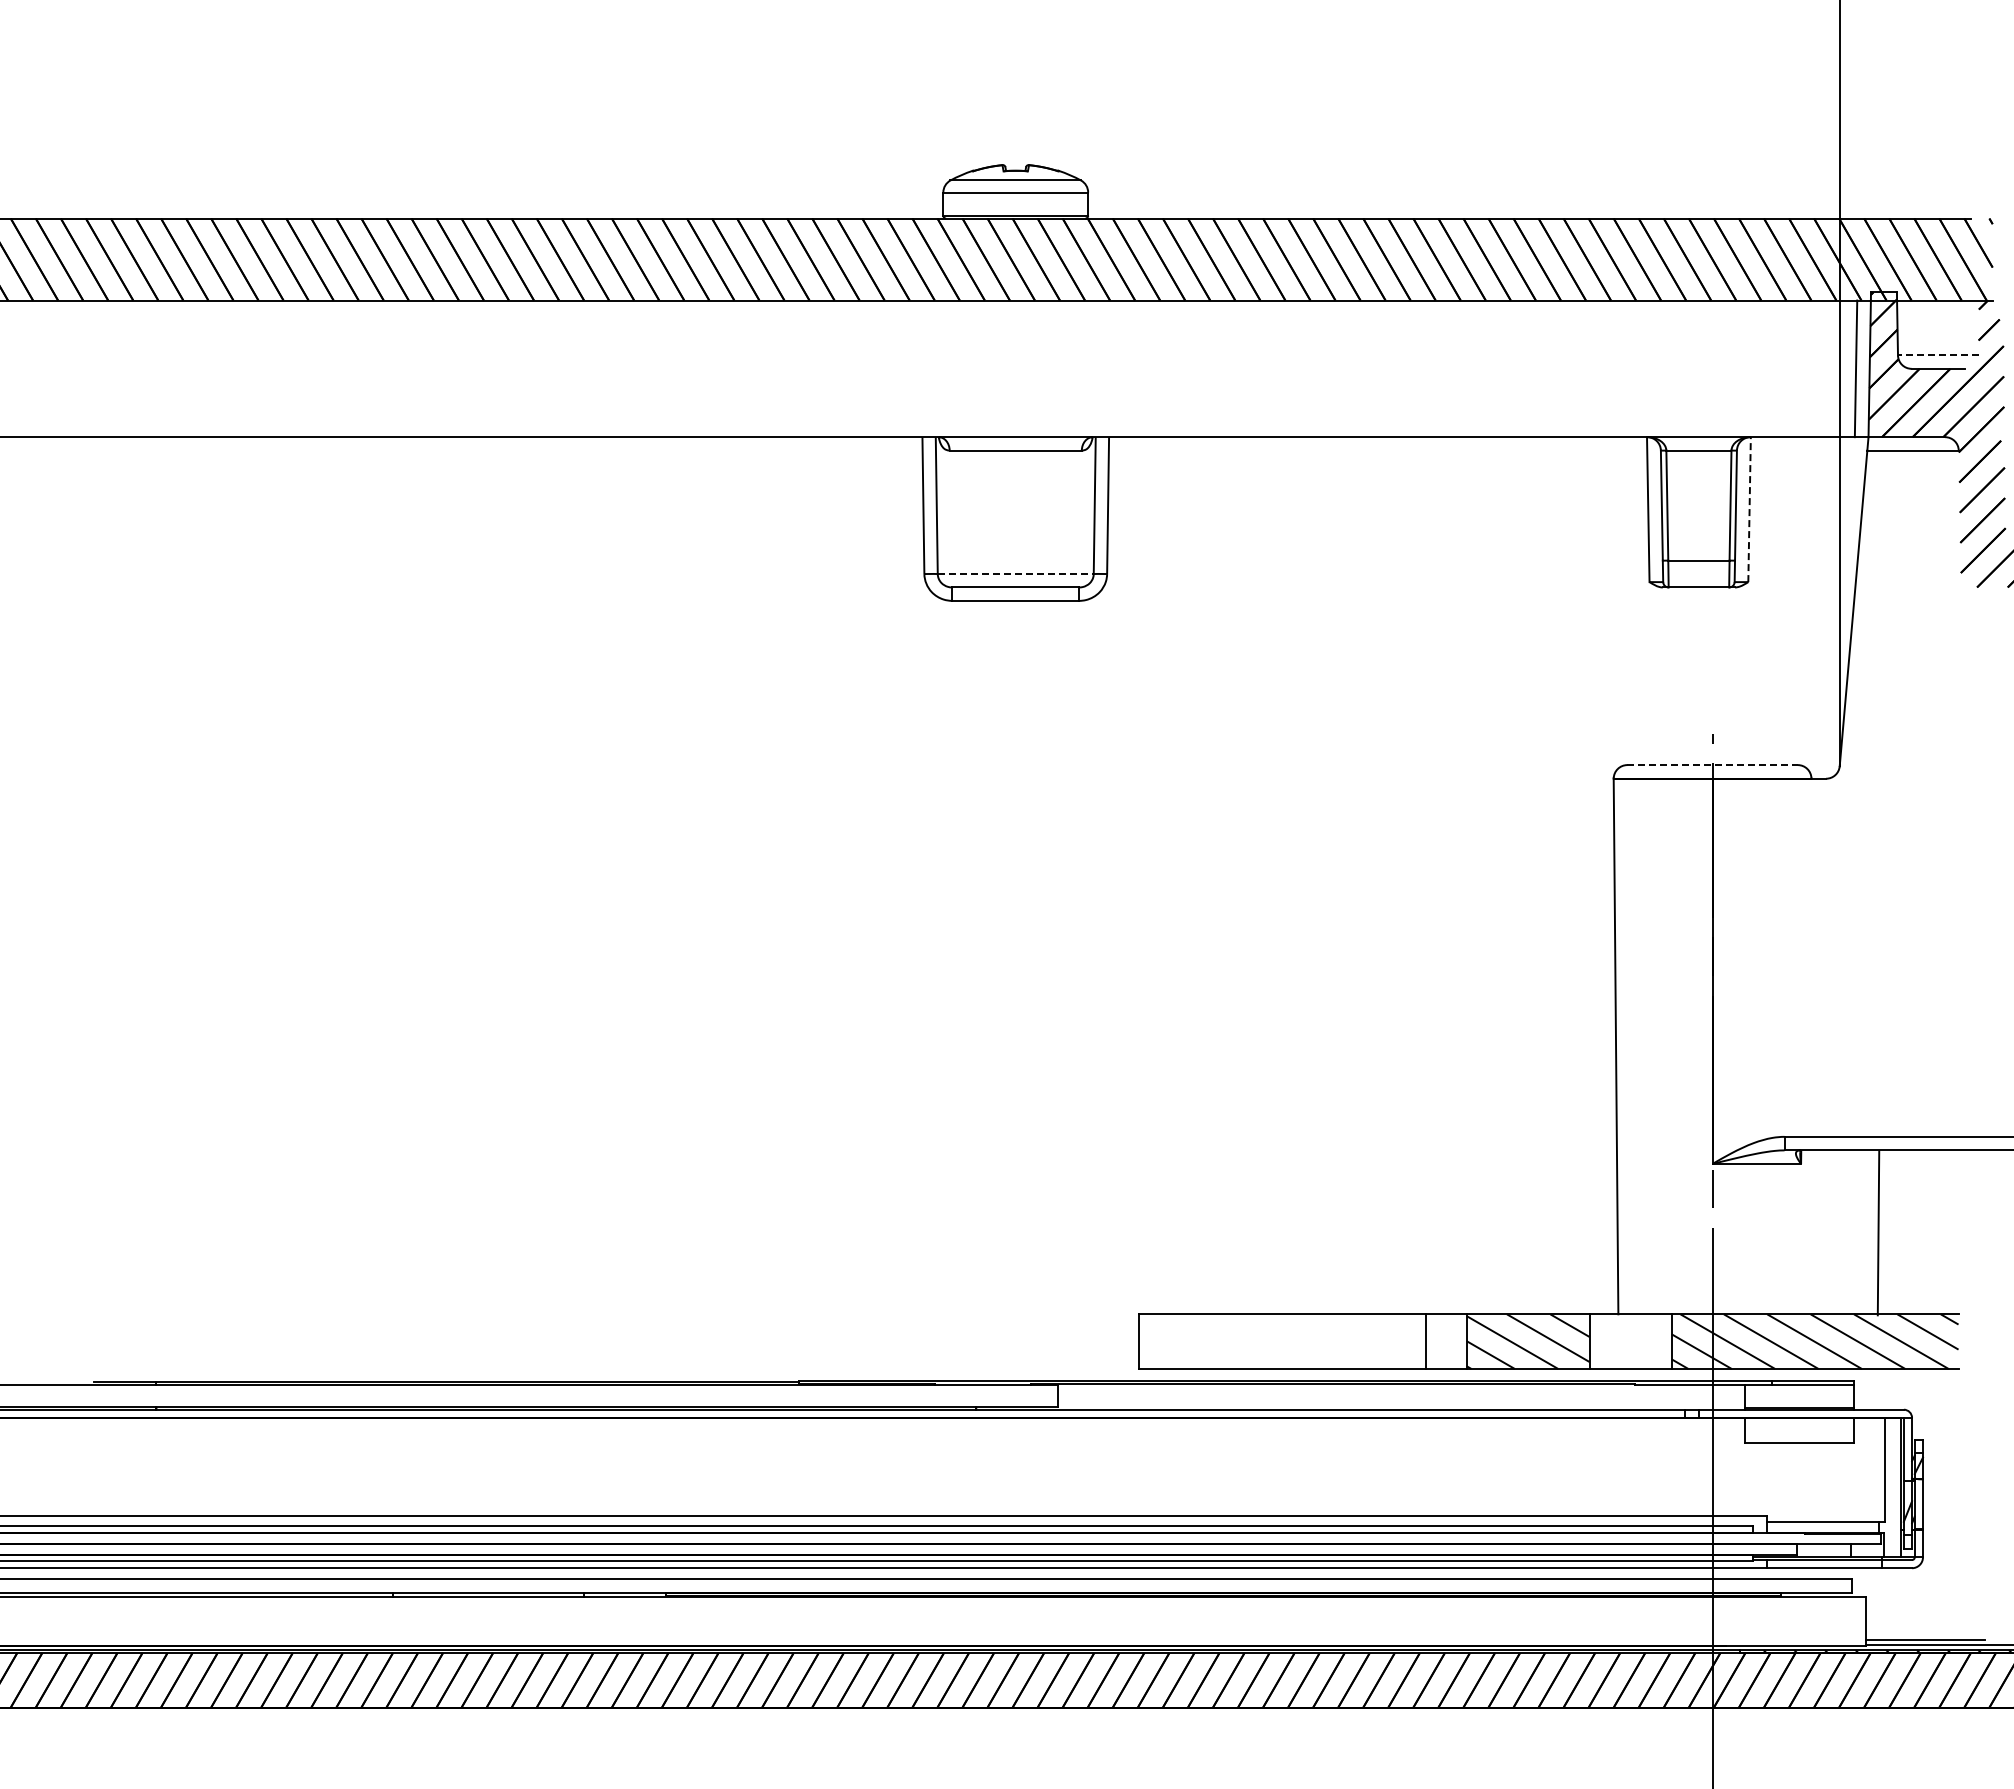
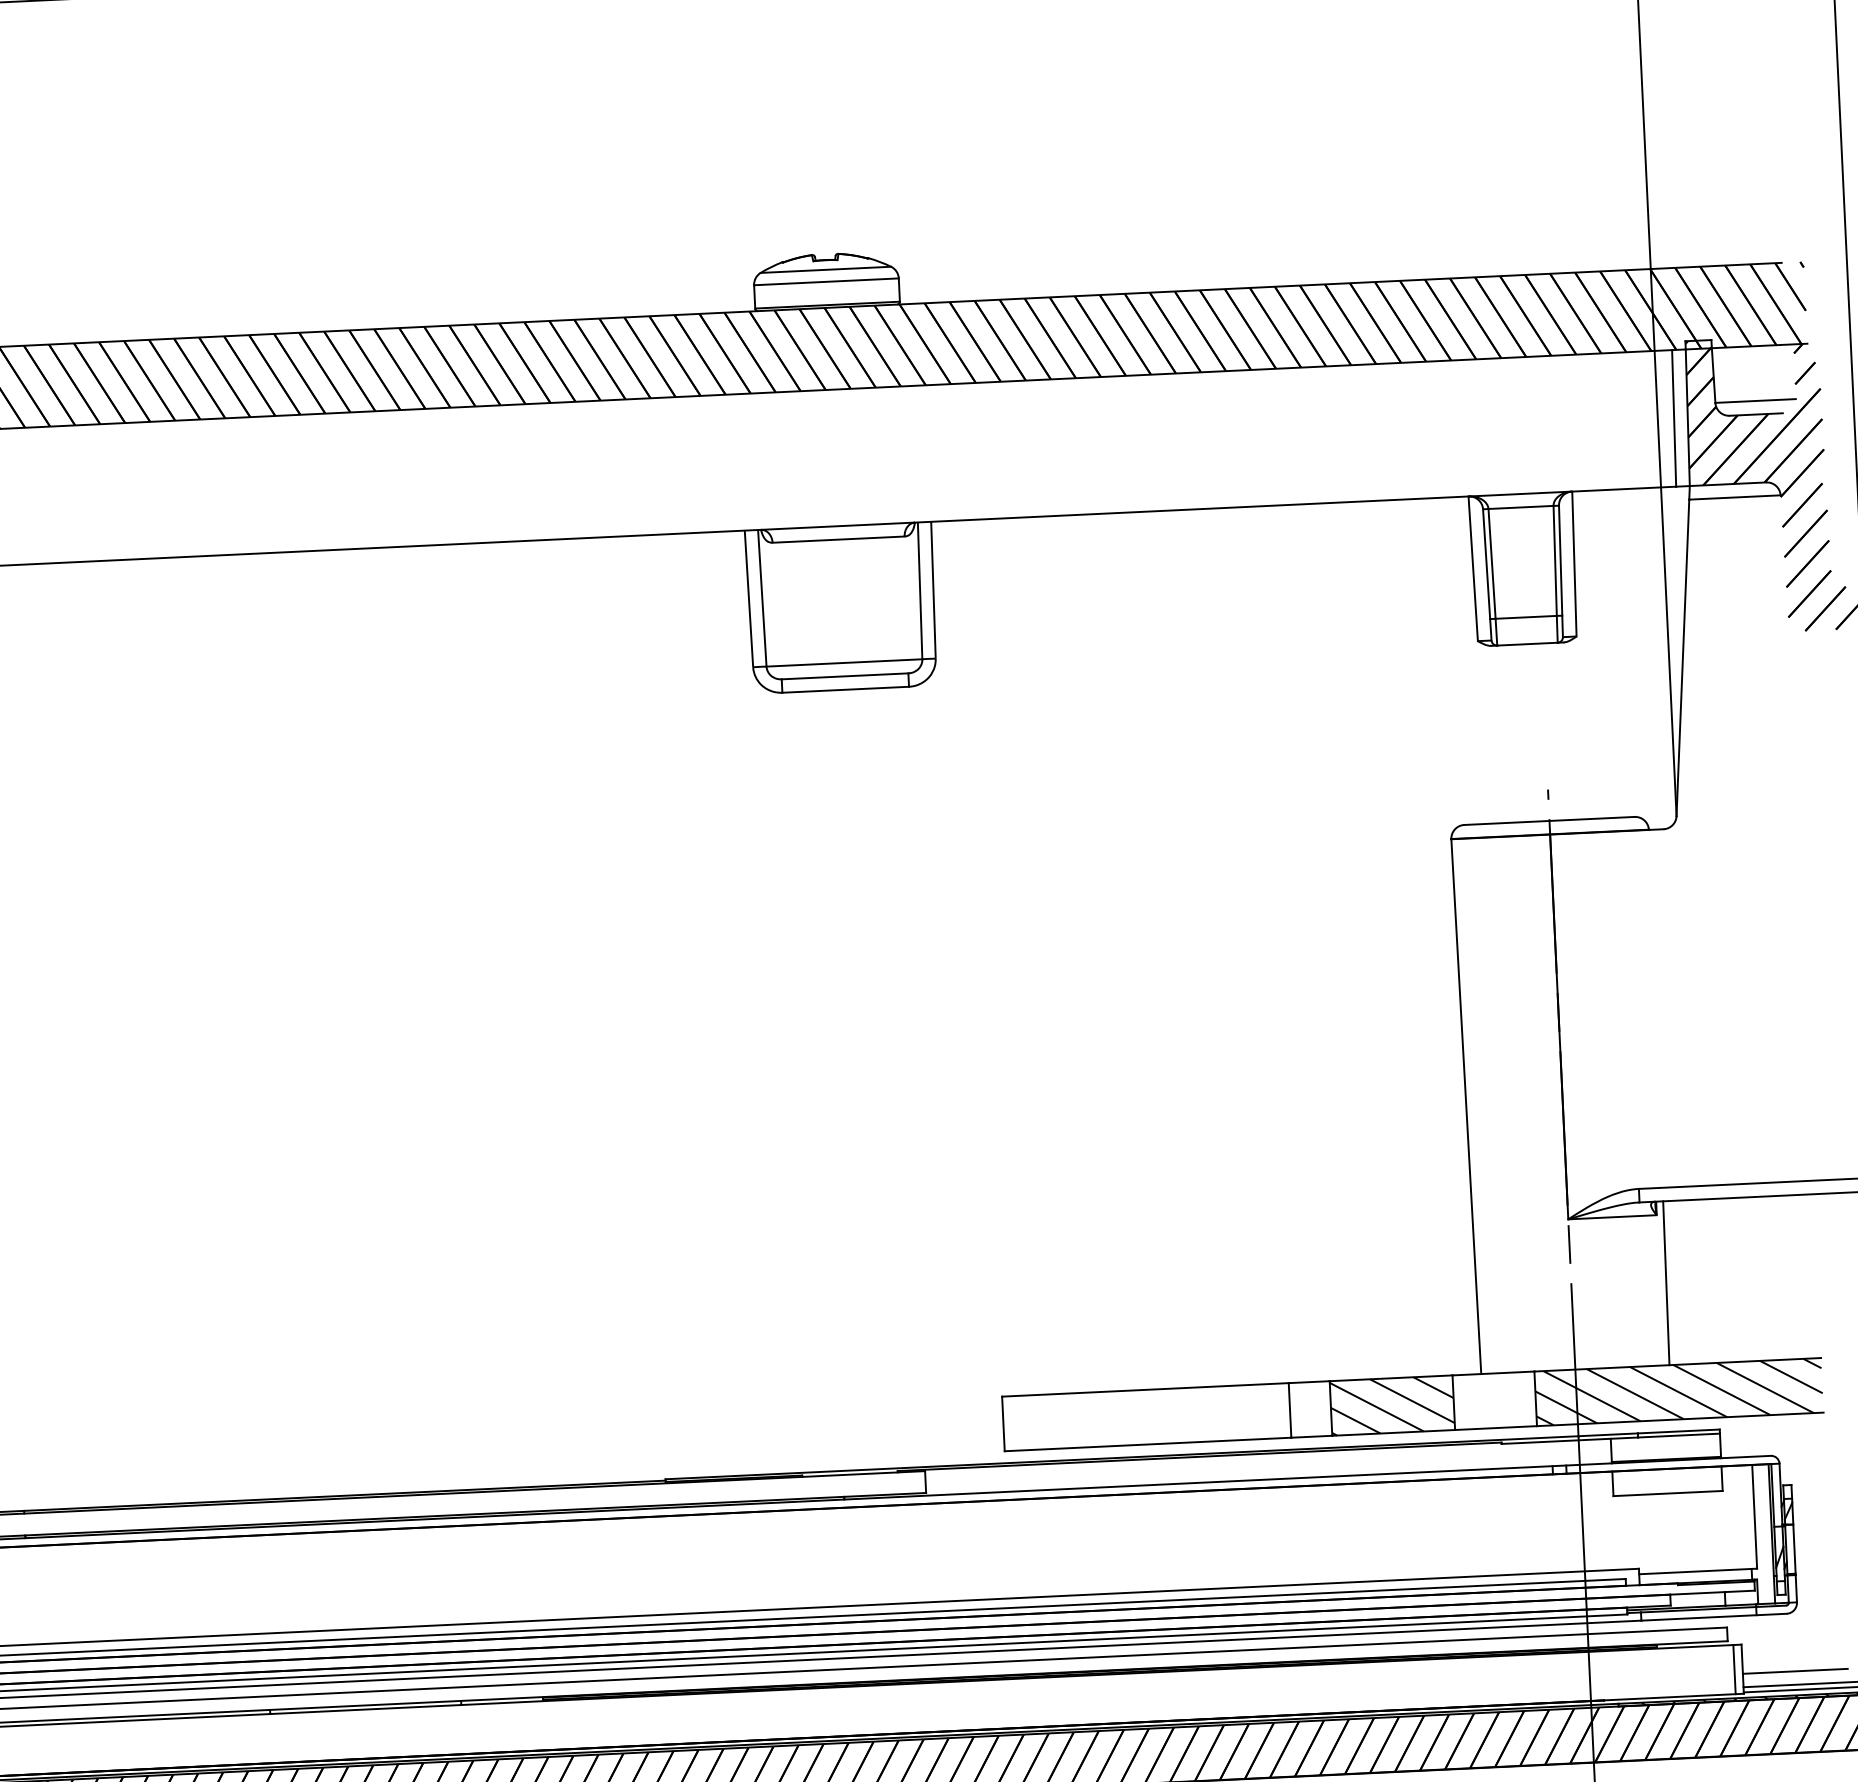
line: (1937, 355) -> (1754, 401), dashed -> solid
line: (1749, 509) -> (1574, 563), dashed -> solid
line: (1015, 574) -> (844, 663), dashed -> solid
line: (1713, 765) -> (1550, 821), dashed -> solid
line: (1878, 1233) -> (1666, 1283), moved
line: (1857, 1621) -> (1734, 1669), added
line: (1917, 1626) -> (1794, 1671), added

